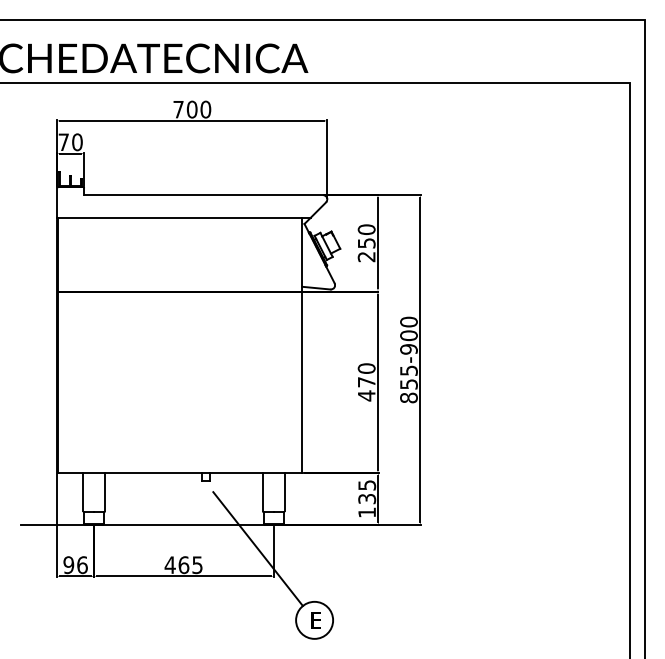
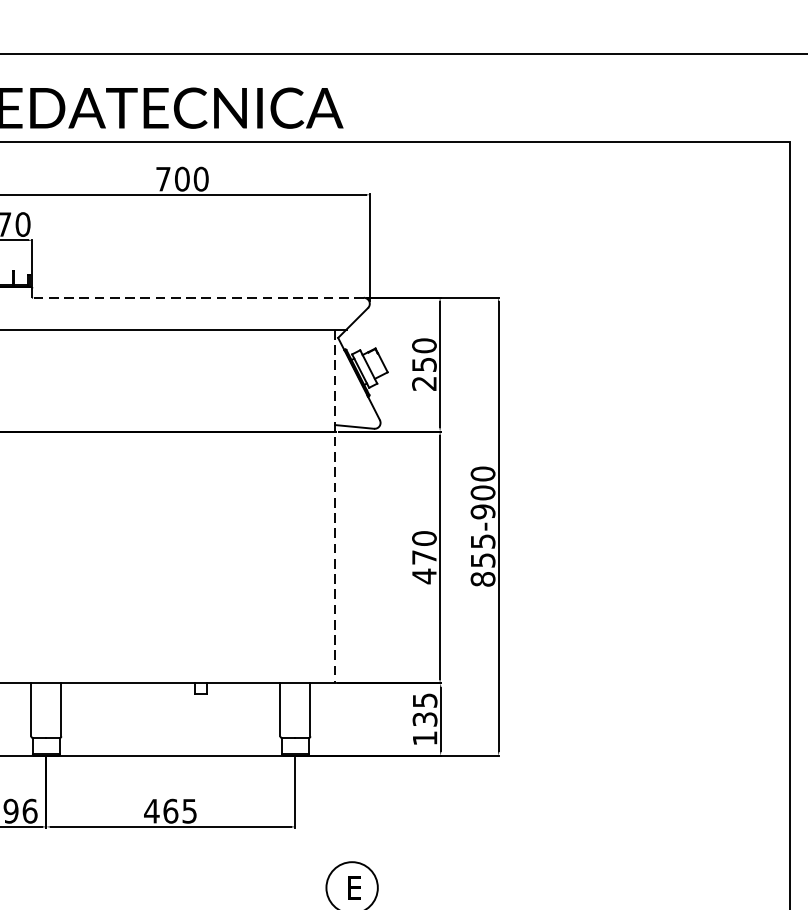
line: (203, 195) -> (197, 298), solid -> dashed
line: (302, 346) -> (335, 507), solid -> dashed
line: (257, 549) -> (272, 789), removed

